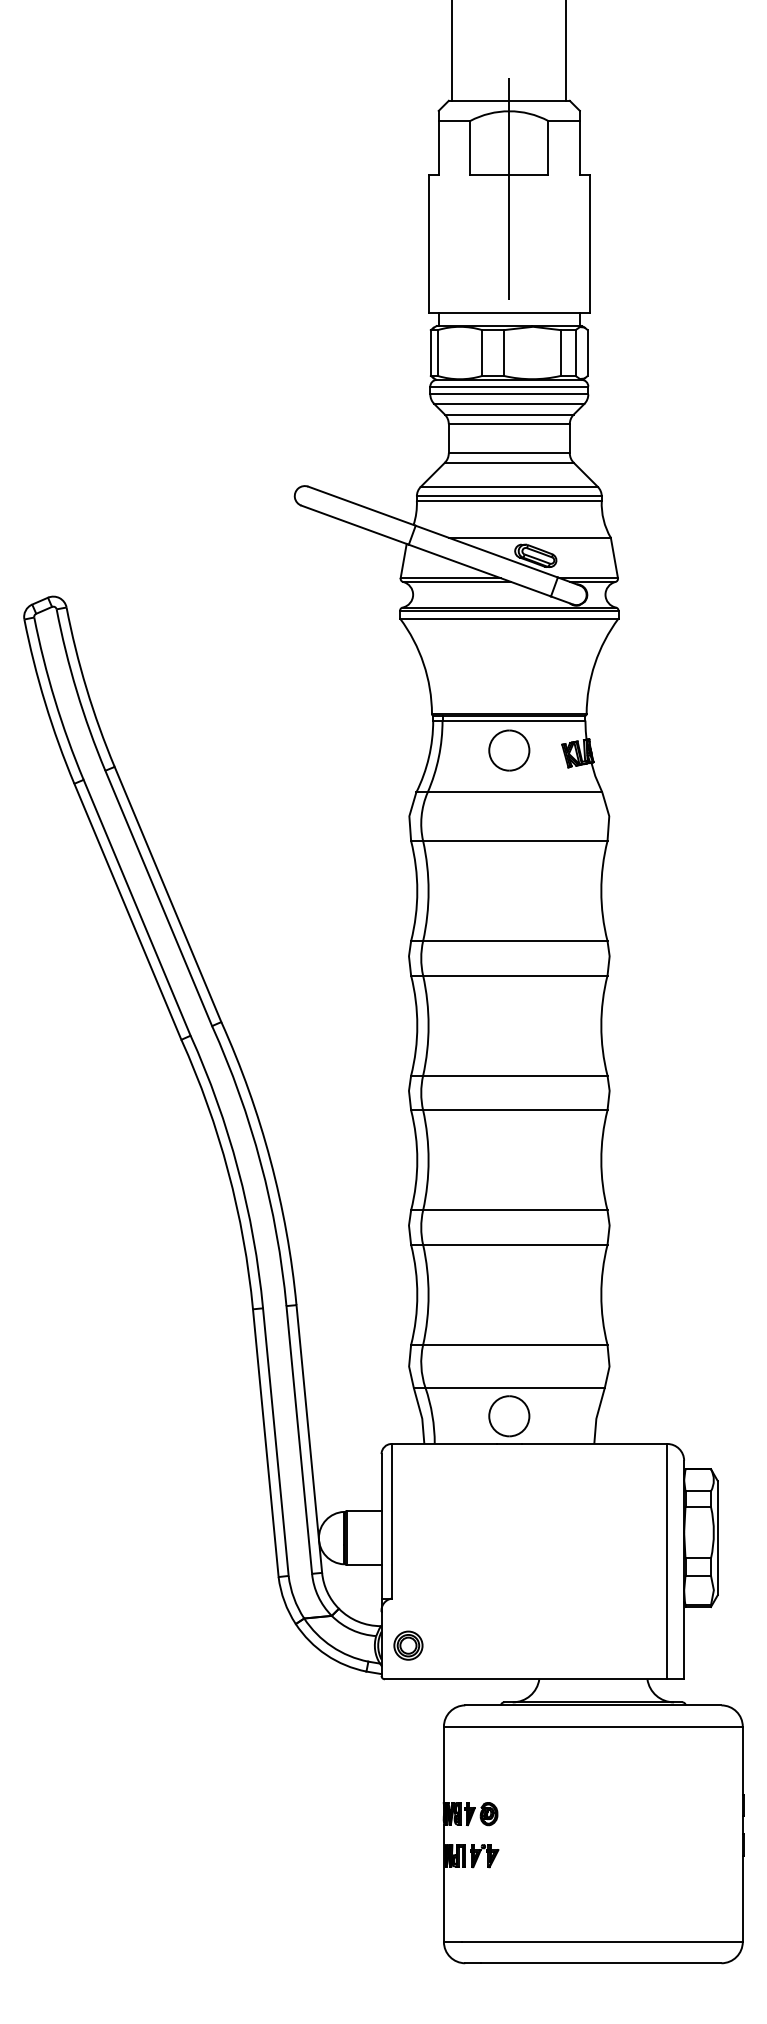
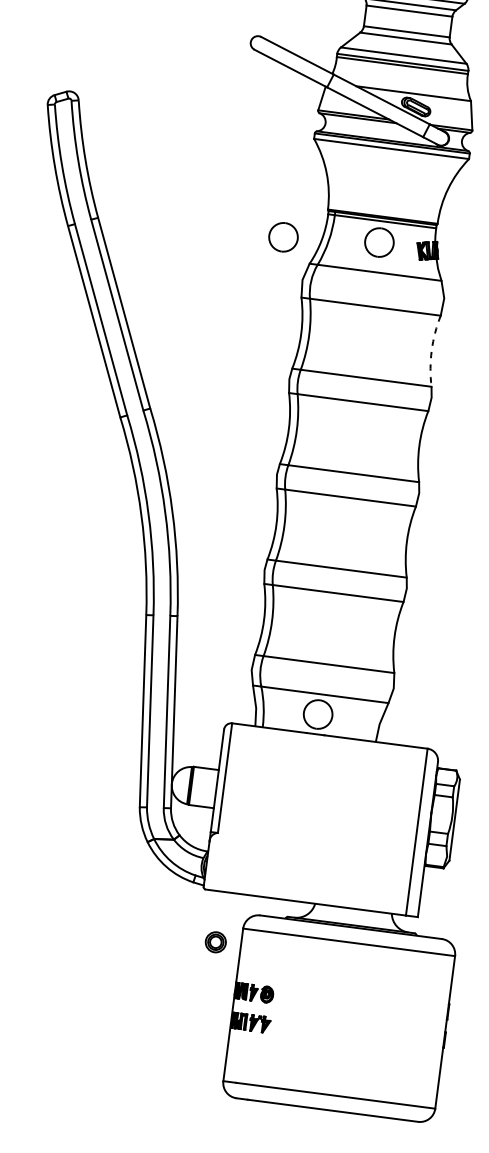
part: (375, 760) -> (283, 237), added
arc: (601, 891) -> (431, 350), solid -> dashed
part: (408, 1645) -> (215, 942), moved

